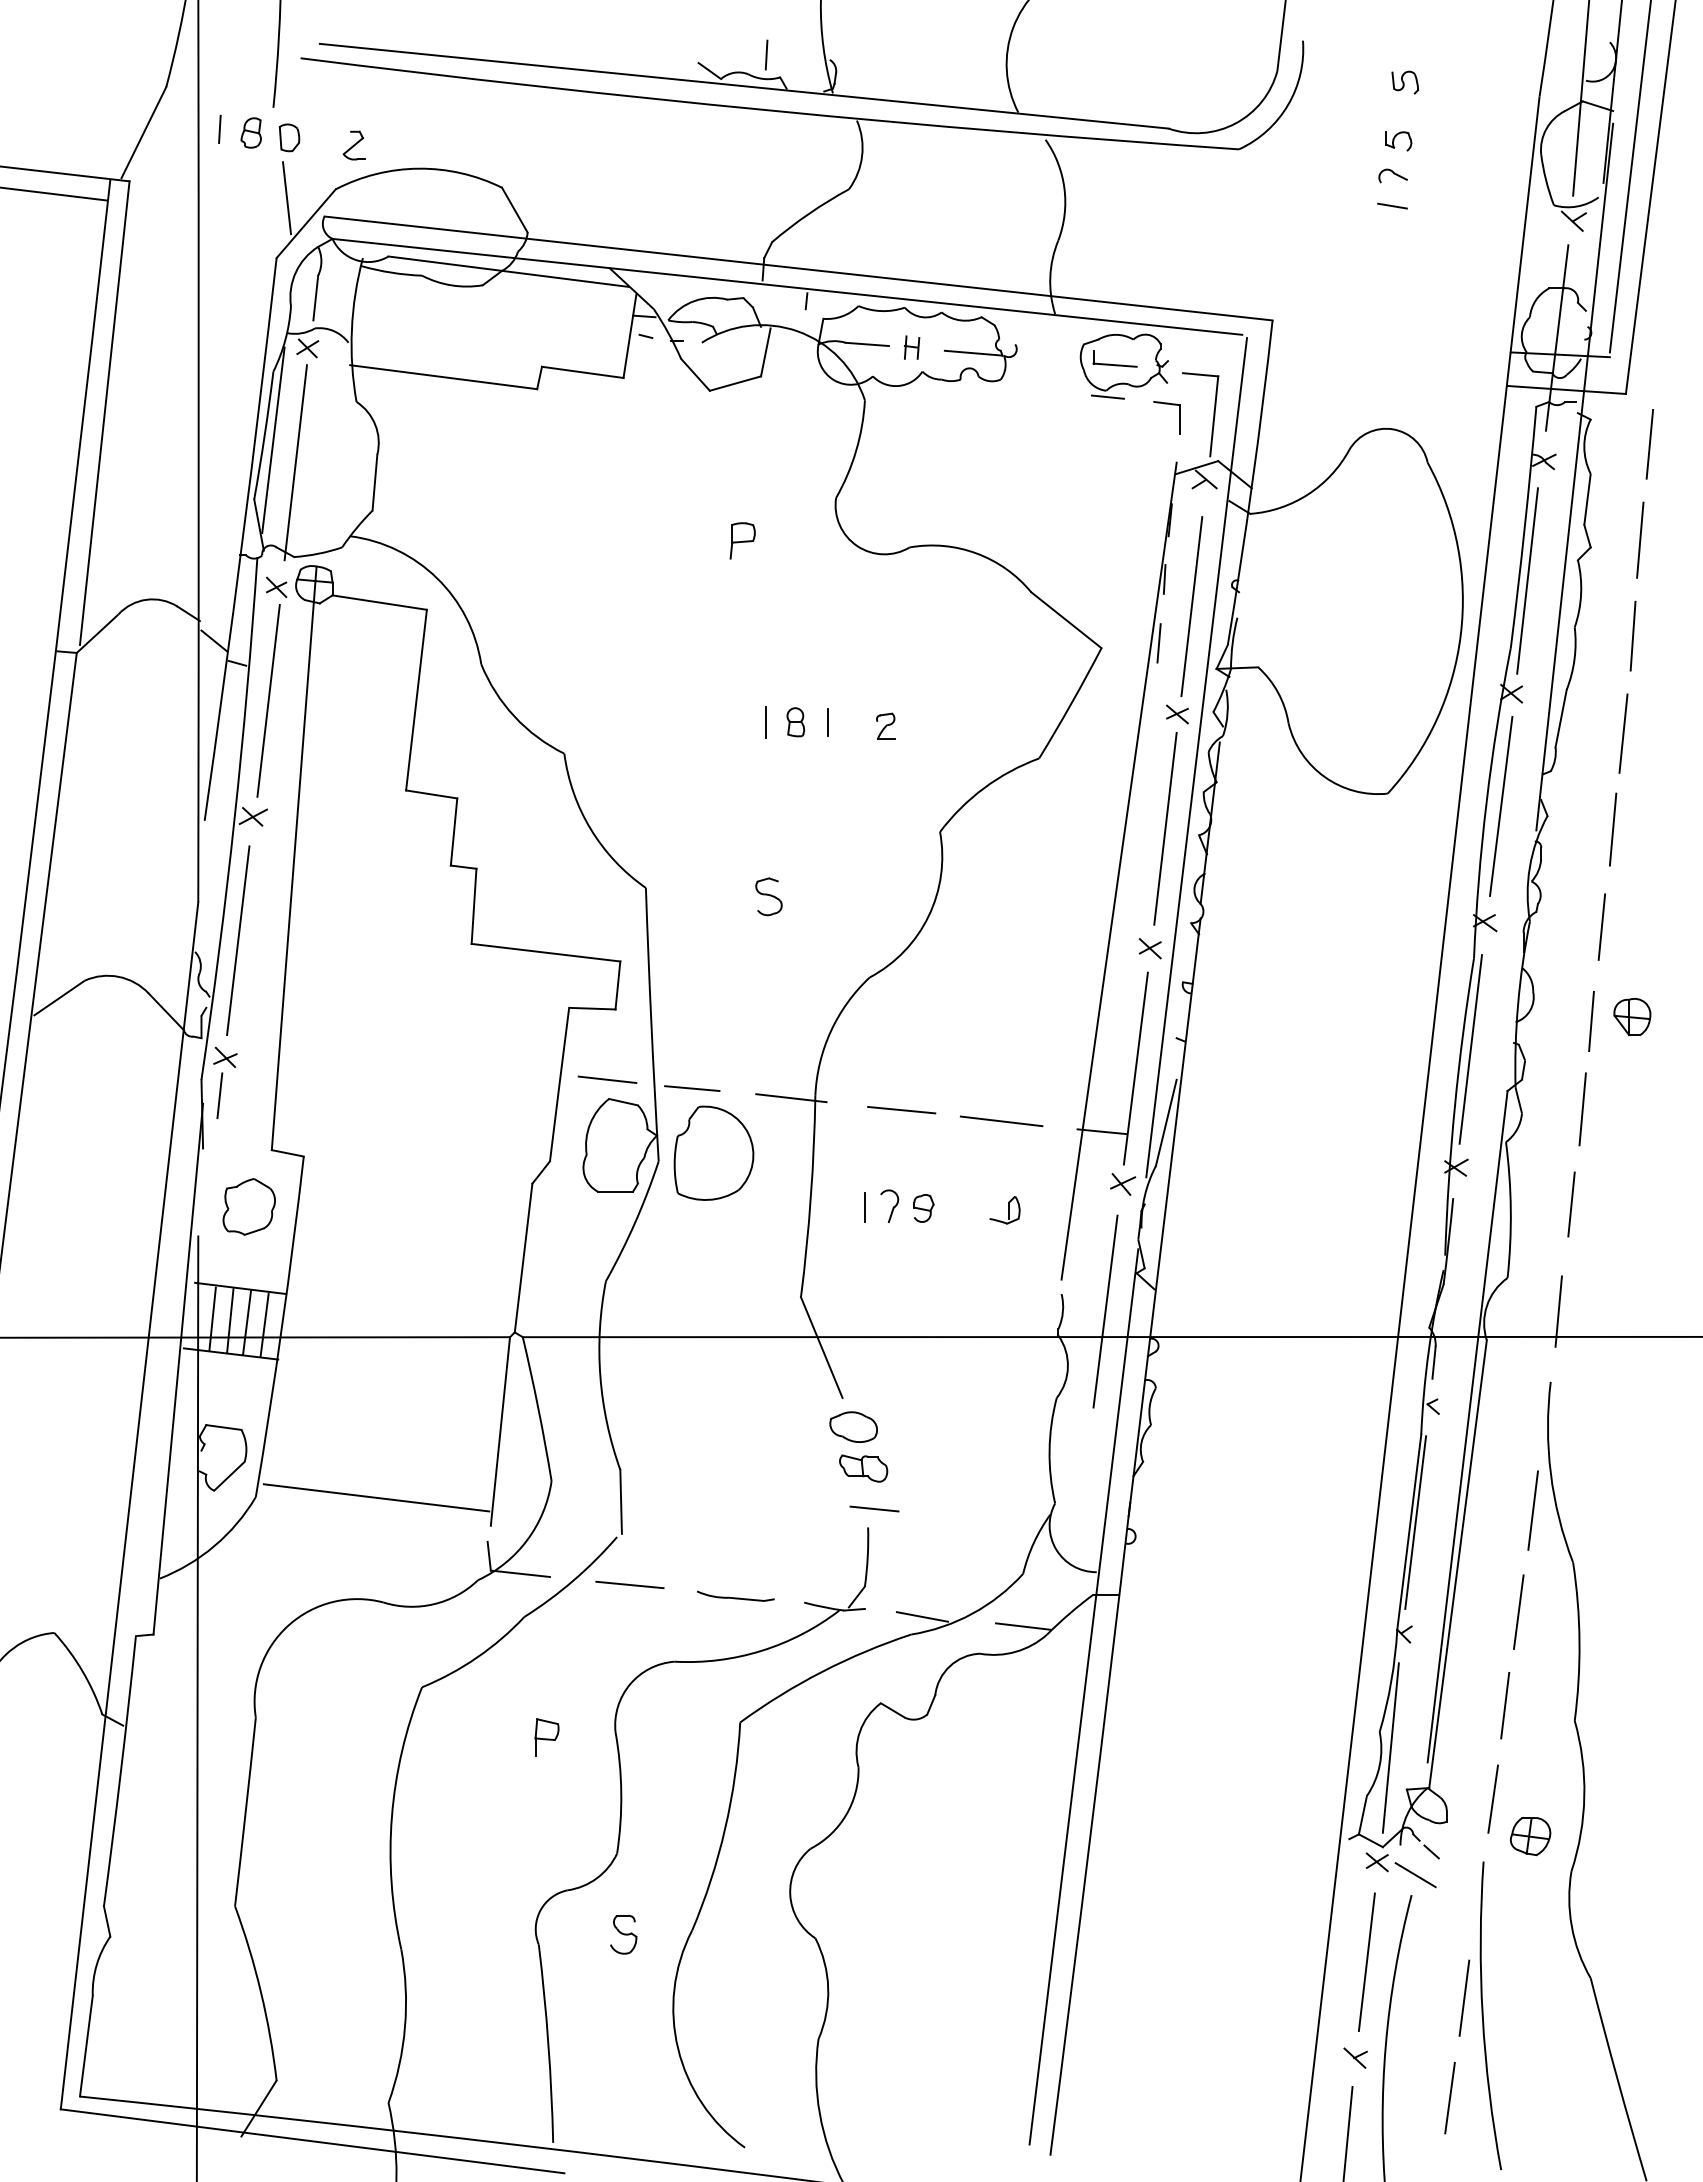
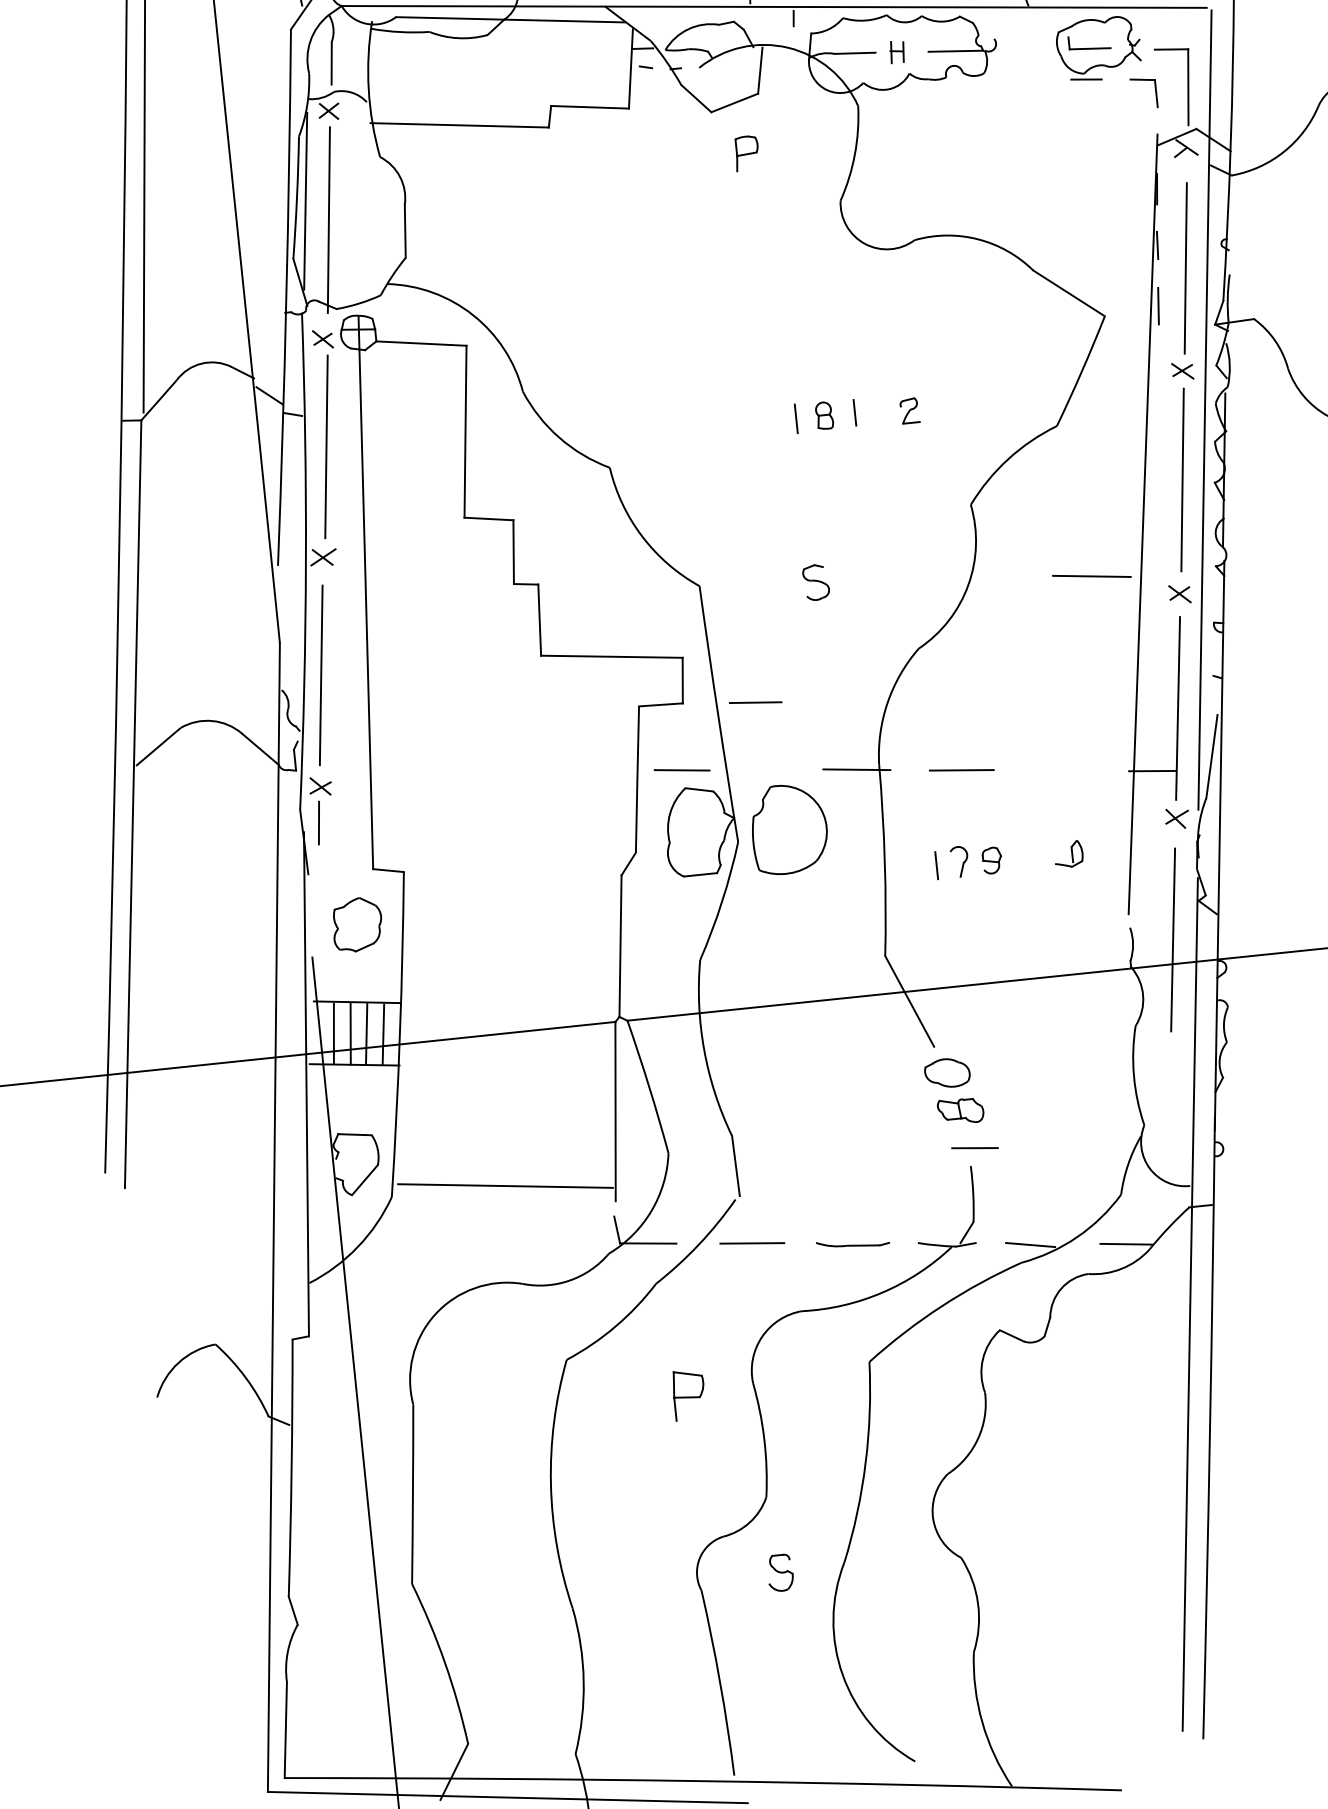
part: (742, 540) -> (746, 153), moved
line: (692, 1088) -> (755, 702), moved
line: (1001, 1121) -> (1091, 576), moved
part: (546, 1737) -> (688, 1394), size x1.4

